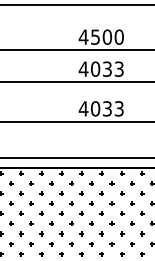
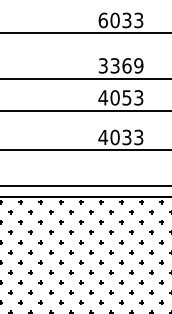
text: (100, 36) -> (120, 65), 4500 -> 3369
text: (107, 68) -> (127, 97), 4033 -> 4053

